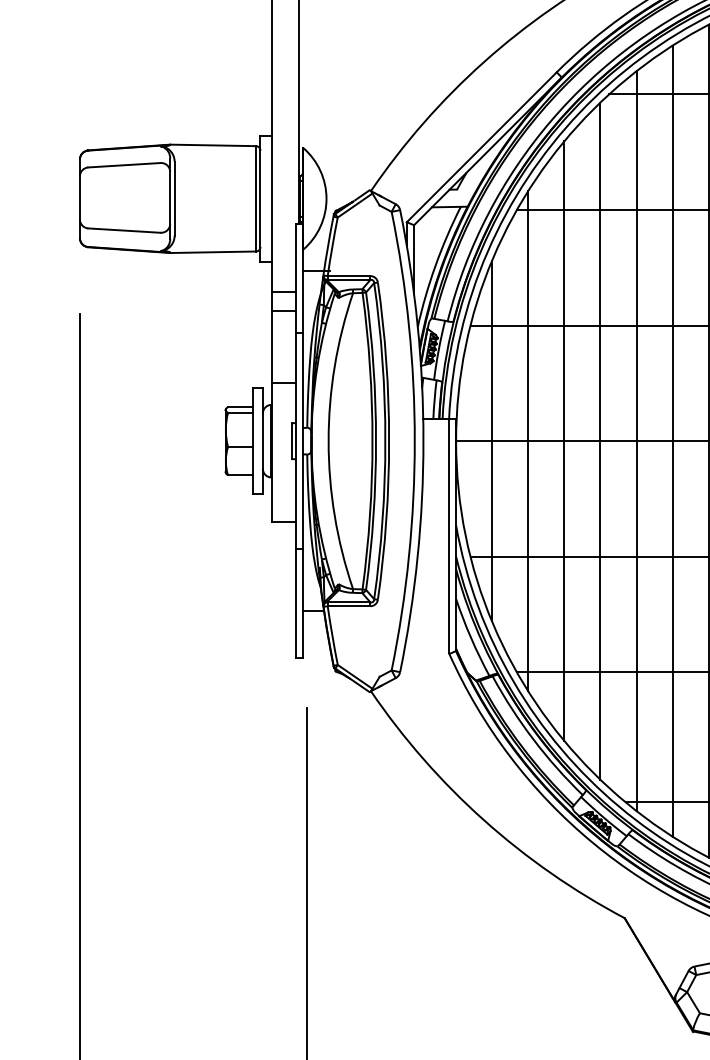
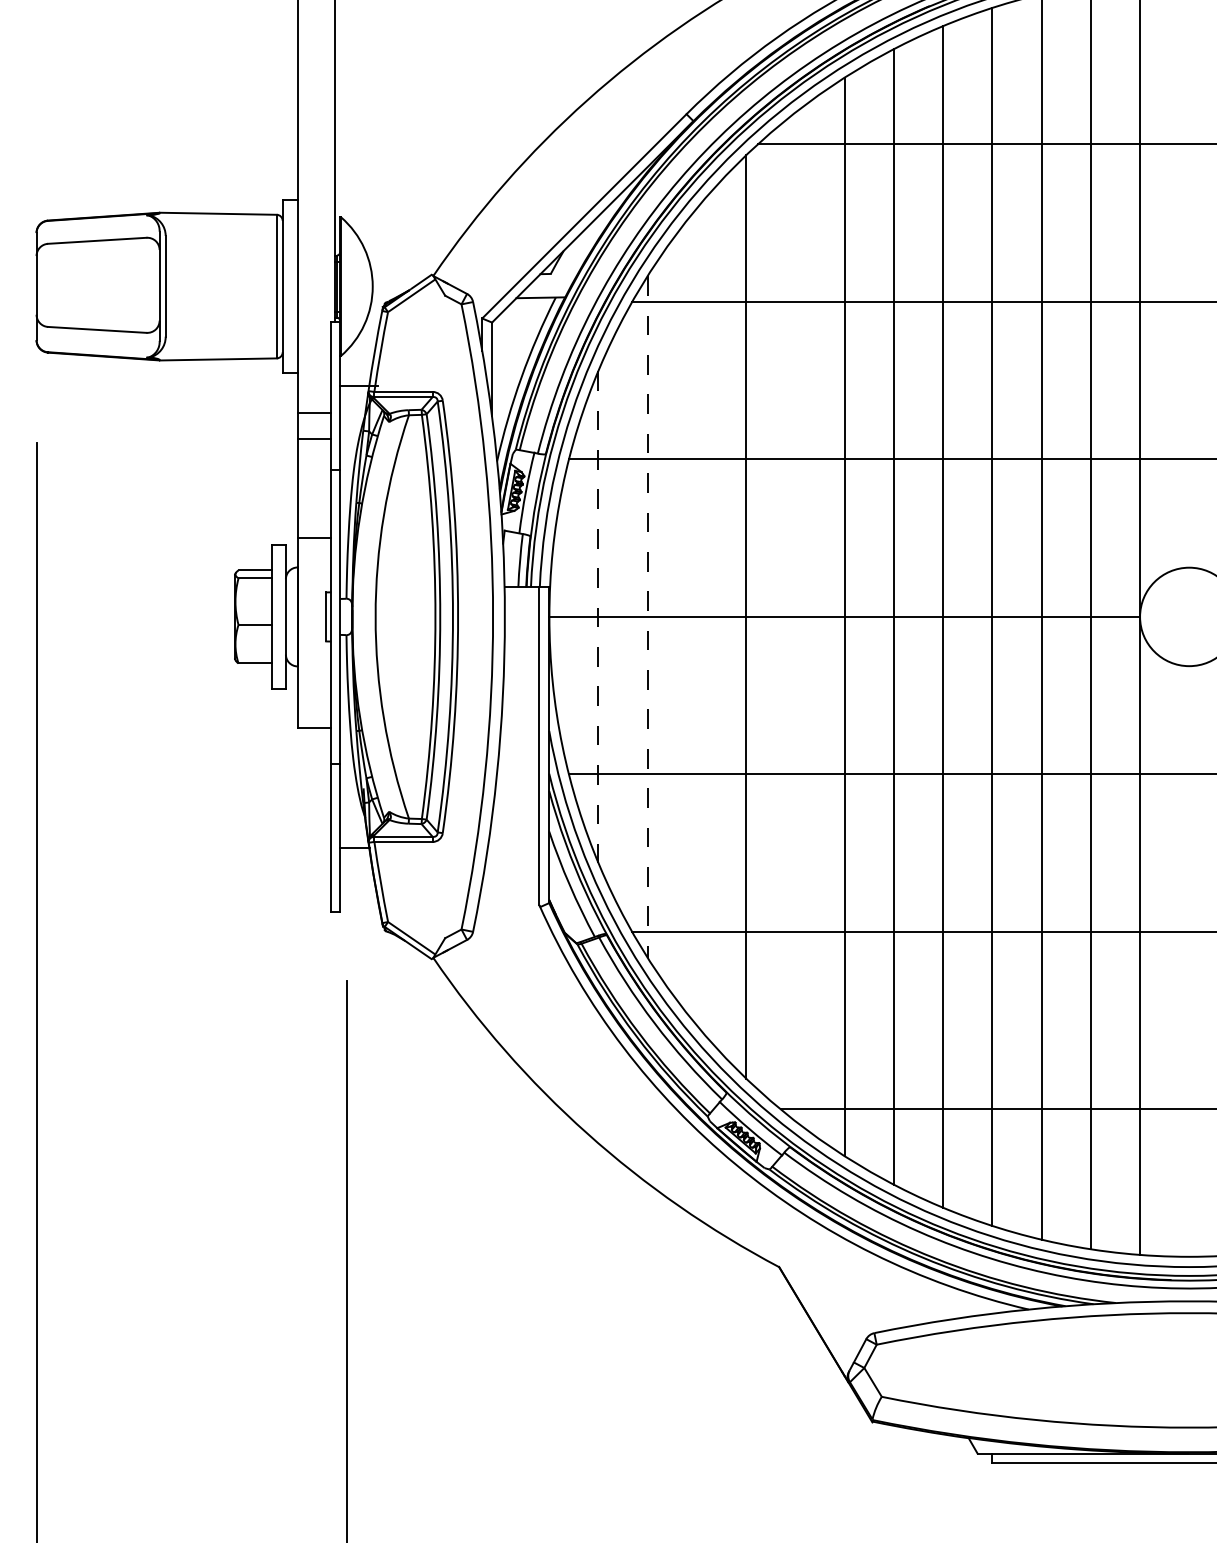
line: (492, 440) -> (598, 616), solid -> dashed
line: (528, 440) -> (647, 616), solid -> dashed
line: (564, 440) -> (696, 616), removed
line: (636, 440) -> (795, 616), removed

